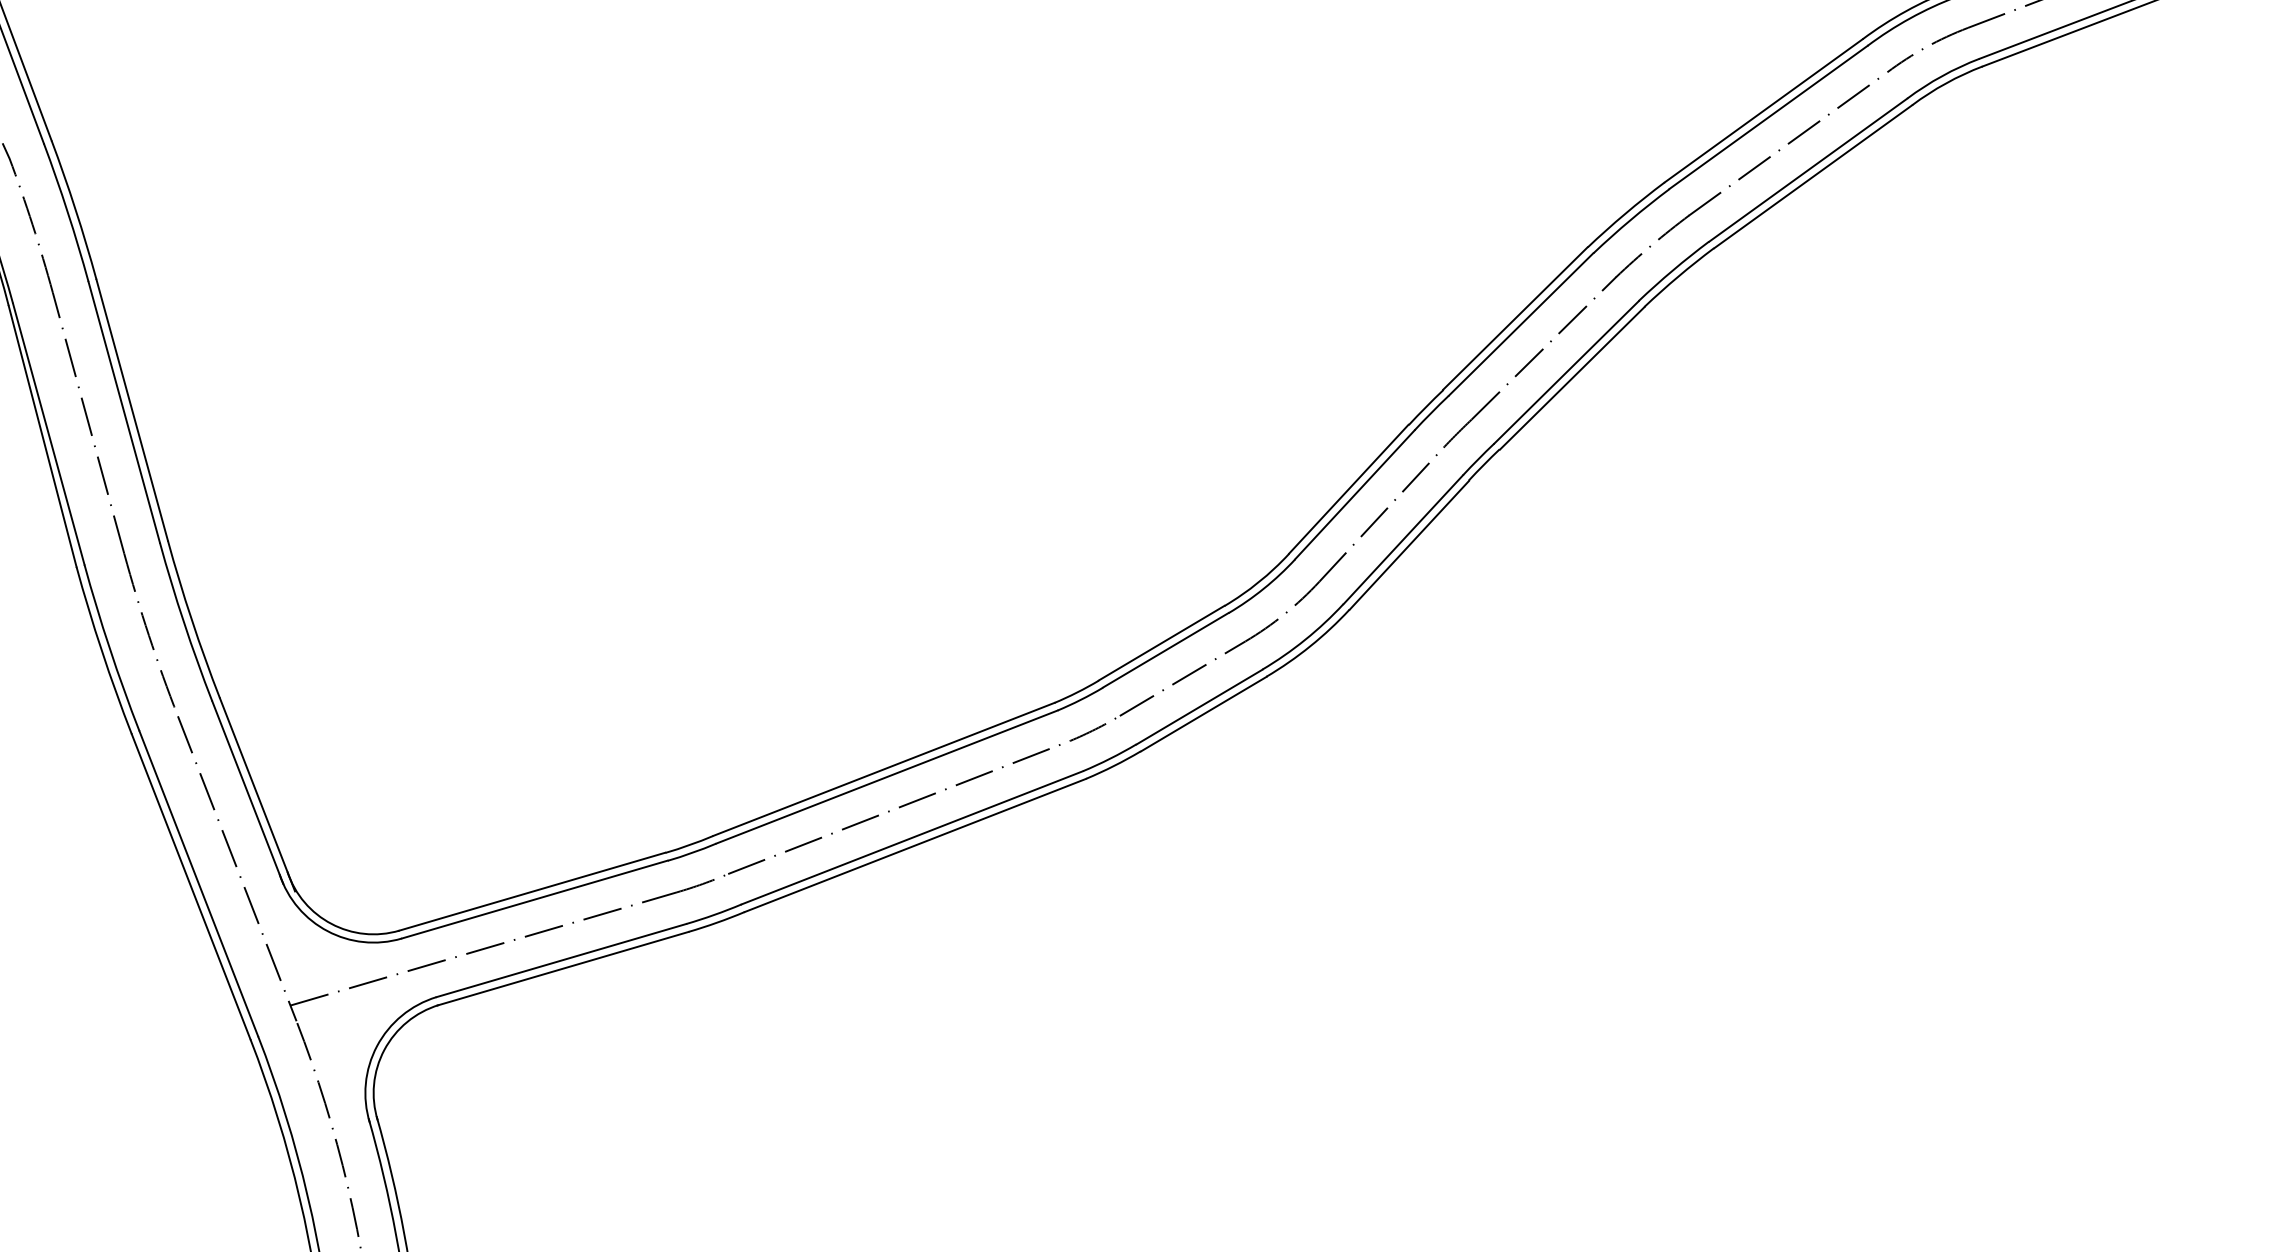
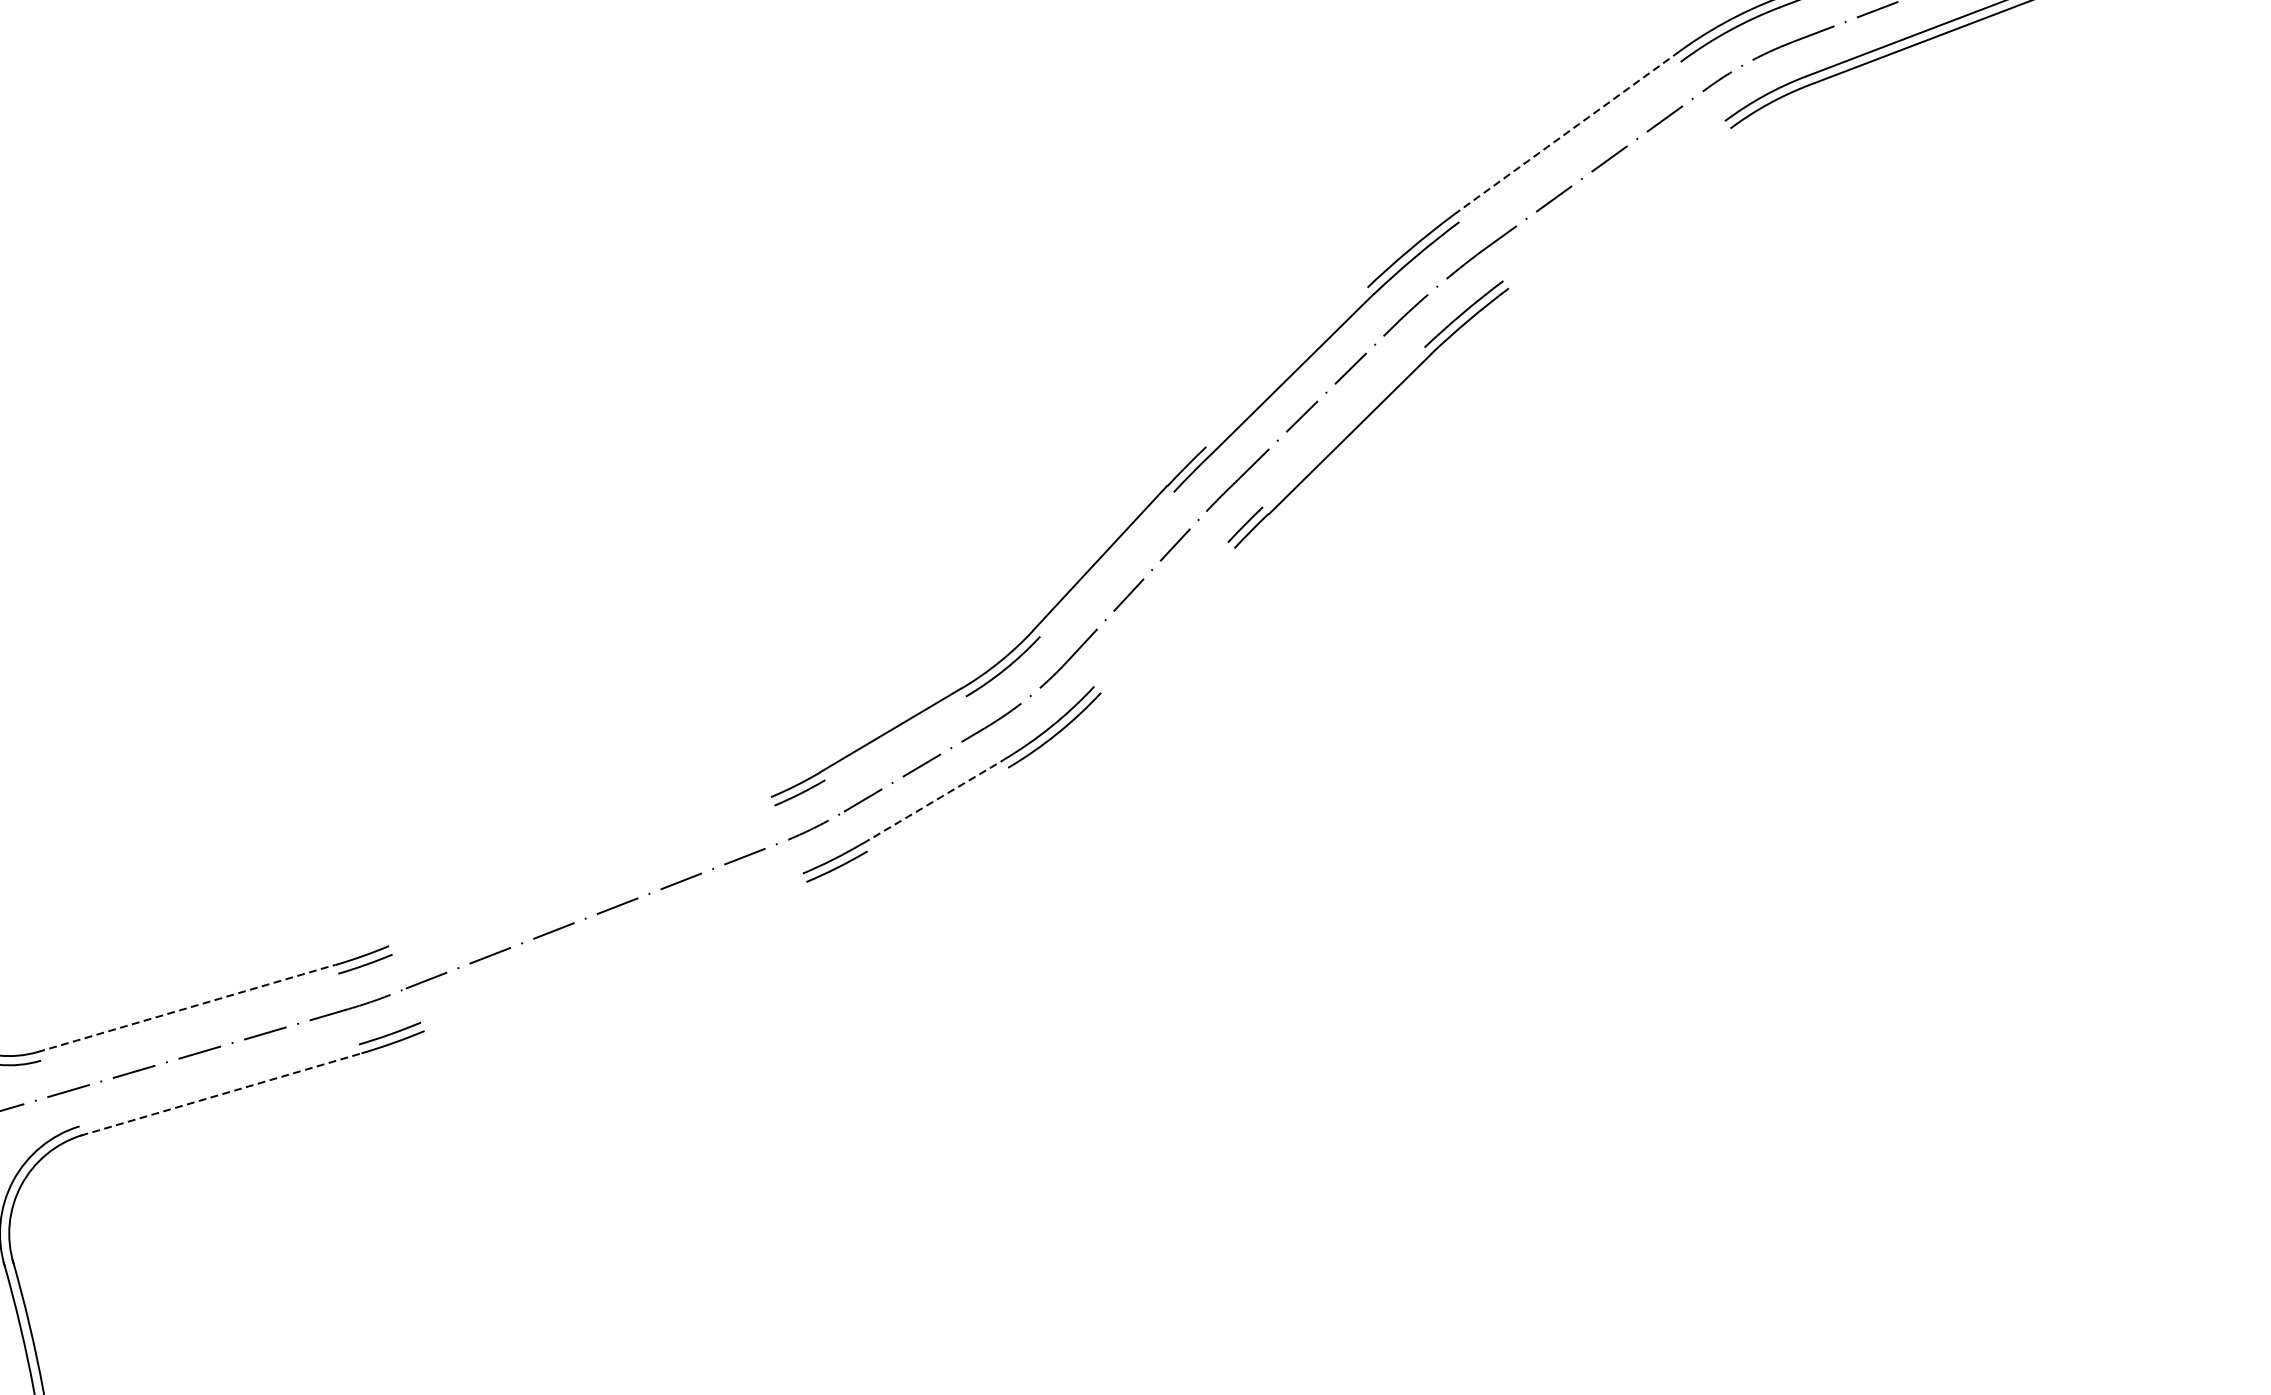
line: (1764, 110) -> (1565, 134), solid -> dashed
line: (1768, 116) -> (1569, 141), removed
line: (1808, 169) -> (1614, 200), removed
line: (1813, 176) -> (1620, 208), removed
line: (1515, 318) -> (1286, 367), removed
line: (1566, 372) -> (1343, 427), removed
line: (1354, 494) -> (1106, 563), removed
line: (1402, 539) -> (1160, 614), removed
line: (1409, 544) -> (1168, 619), removed
line: (1165, 650) -> (895, 738), removed
line: (1199, 706) -> (933, 801), solid -> dashed
line: (1203, 713) -> (937, 808), removed
line: (883, 768) -> (579, 870), removed
line: (886, 776) -> (583, 879), removed
line: (911, 837) -> (610, 947), removed
line: (914, 845) -> (614, 956), removed
line: (532, 891) -> (186, 1008), solid -> dashed
line: (534, 899) -> (189, 1017), removed
line: (561, 960) -> (219, 1085), removed
line: (563, 968) -> (221, 1094), solid -> dashed

